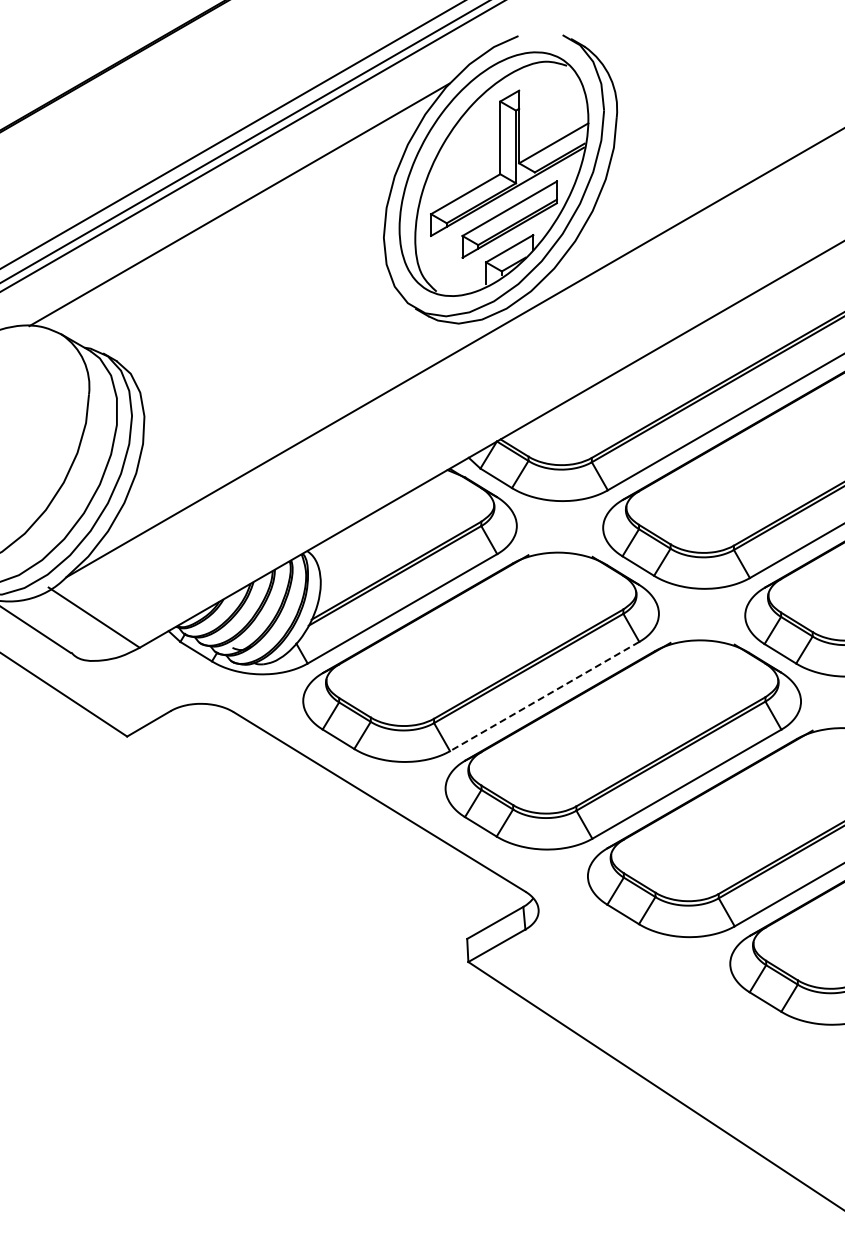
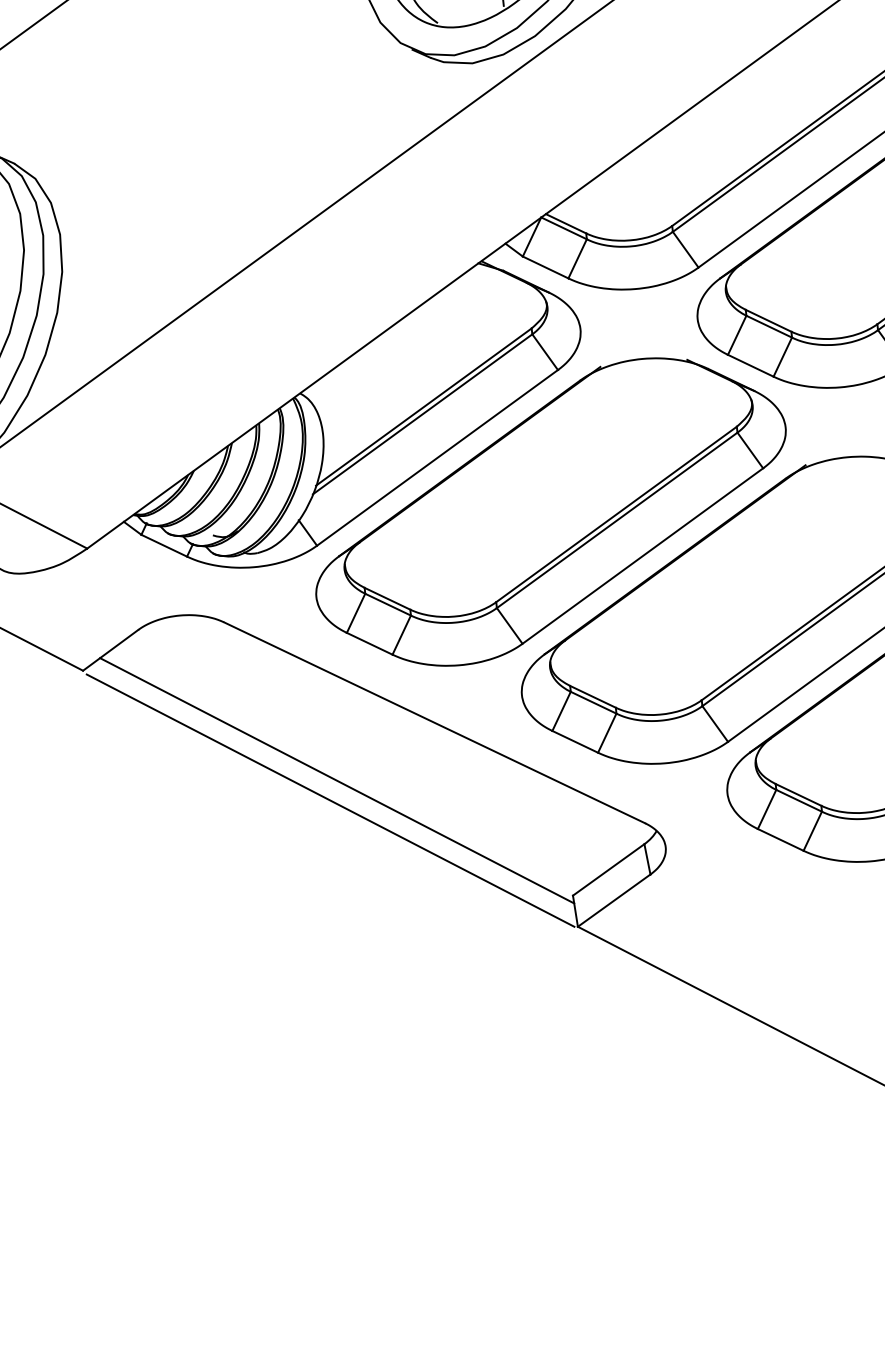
line: (544, 696) -> (642, 556), dashed -> solid
line: (303, 836) -> (336, 780), added
line: (297, 850) -> (330, 800), added

